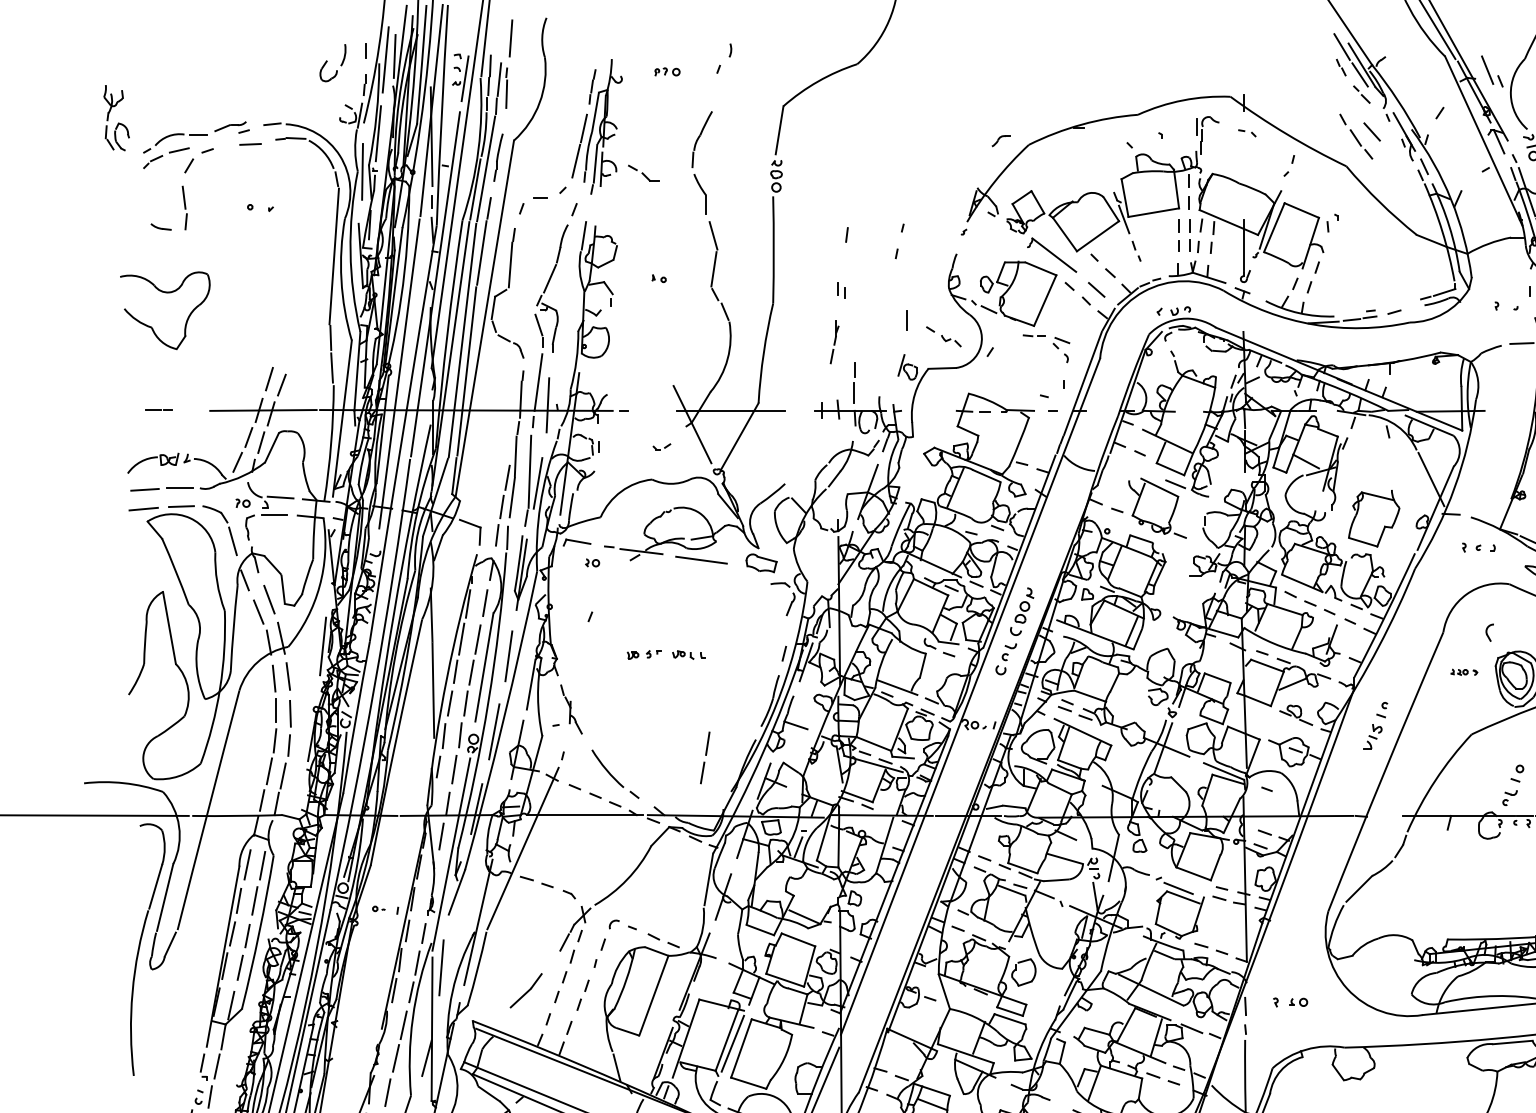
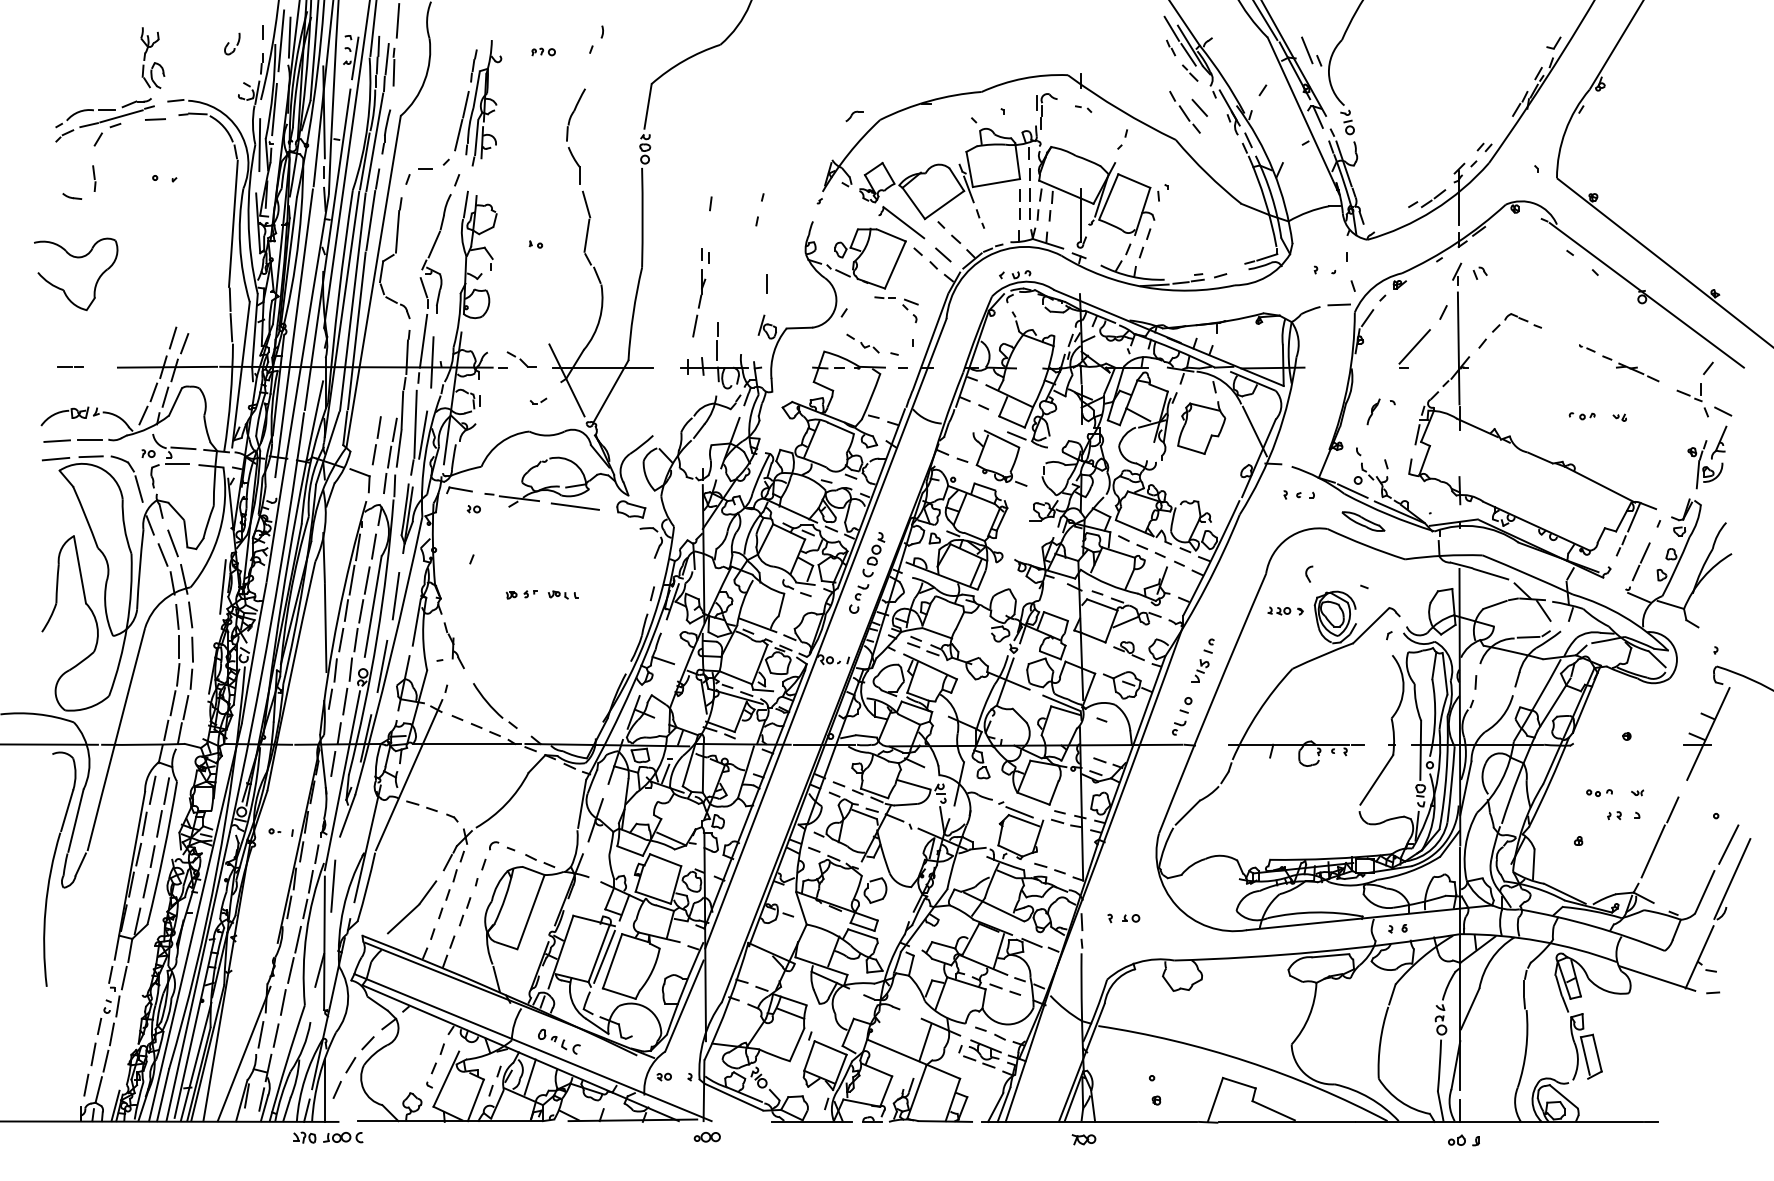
part: (333, 62) -> (232, 43), size x0.62
part: (116, 117) -> (152, 57), moved
line: (214, 141) -> (121, 116), added
part: (643, 173) -> (521, 359), moved
part: (185, 207) -> (94, 178), size x0.62
part: (943, 336) -> (862, 343), moved
part: (834, 342) -> (699, 303), size x1.67
part: (1373, 518) -> (1201, 427), moved
part: (1464, 671) -> (1285, 610), size x1.43
line: (704, 755) -> (376, 438), moved
part: (1513, 785) -> (1182, 716), moved
part: (526, 990) -> (412, 907), size x1.67

